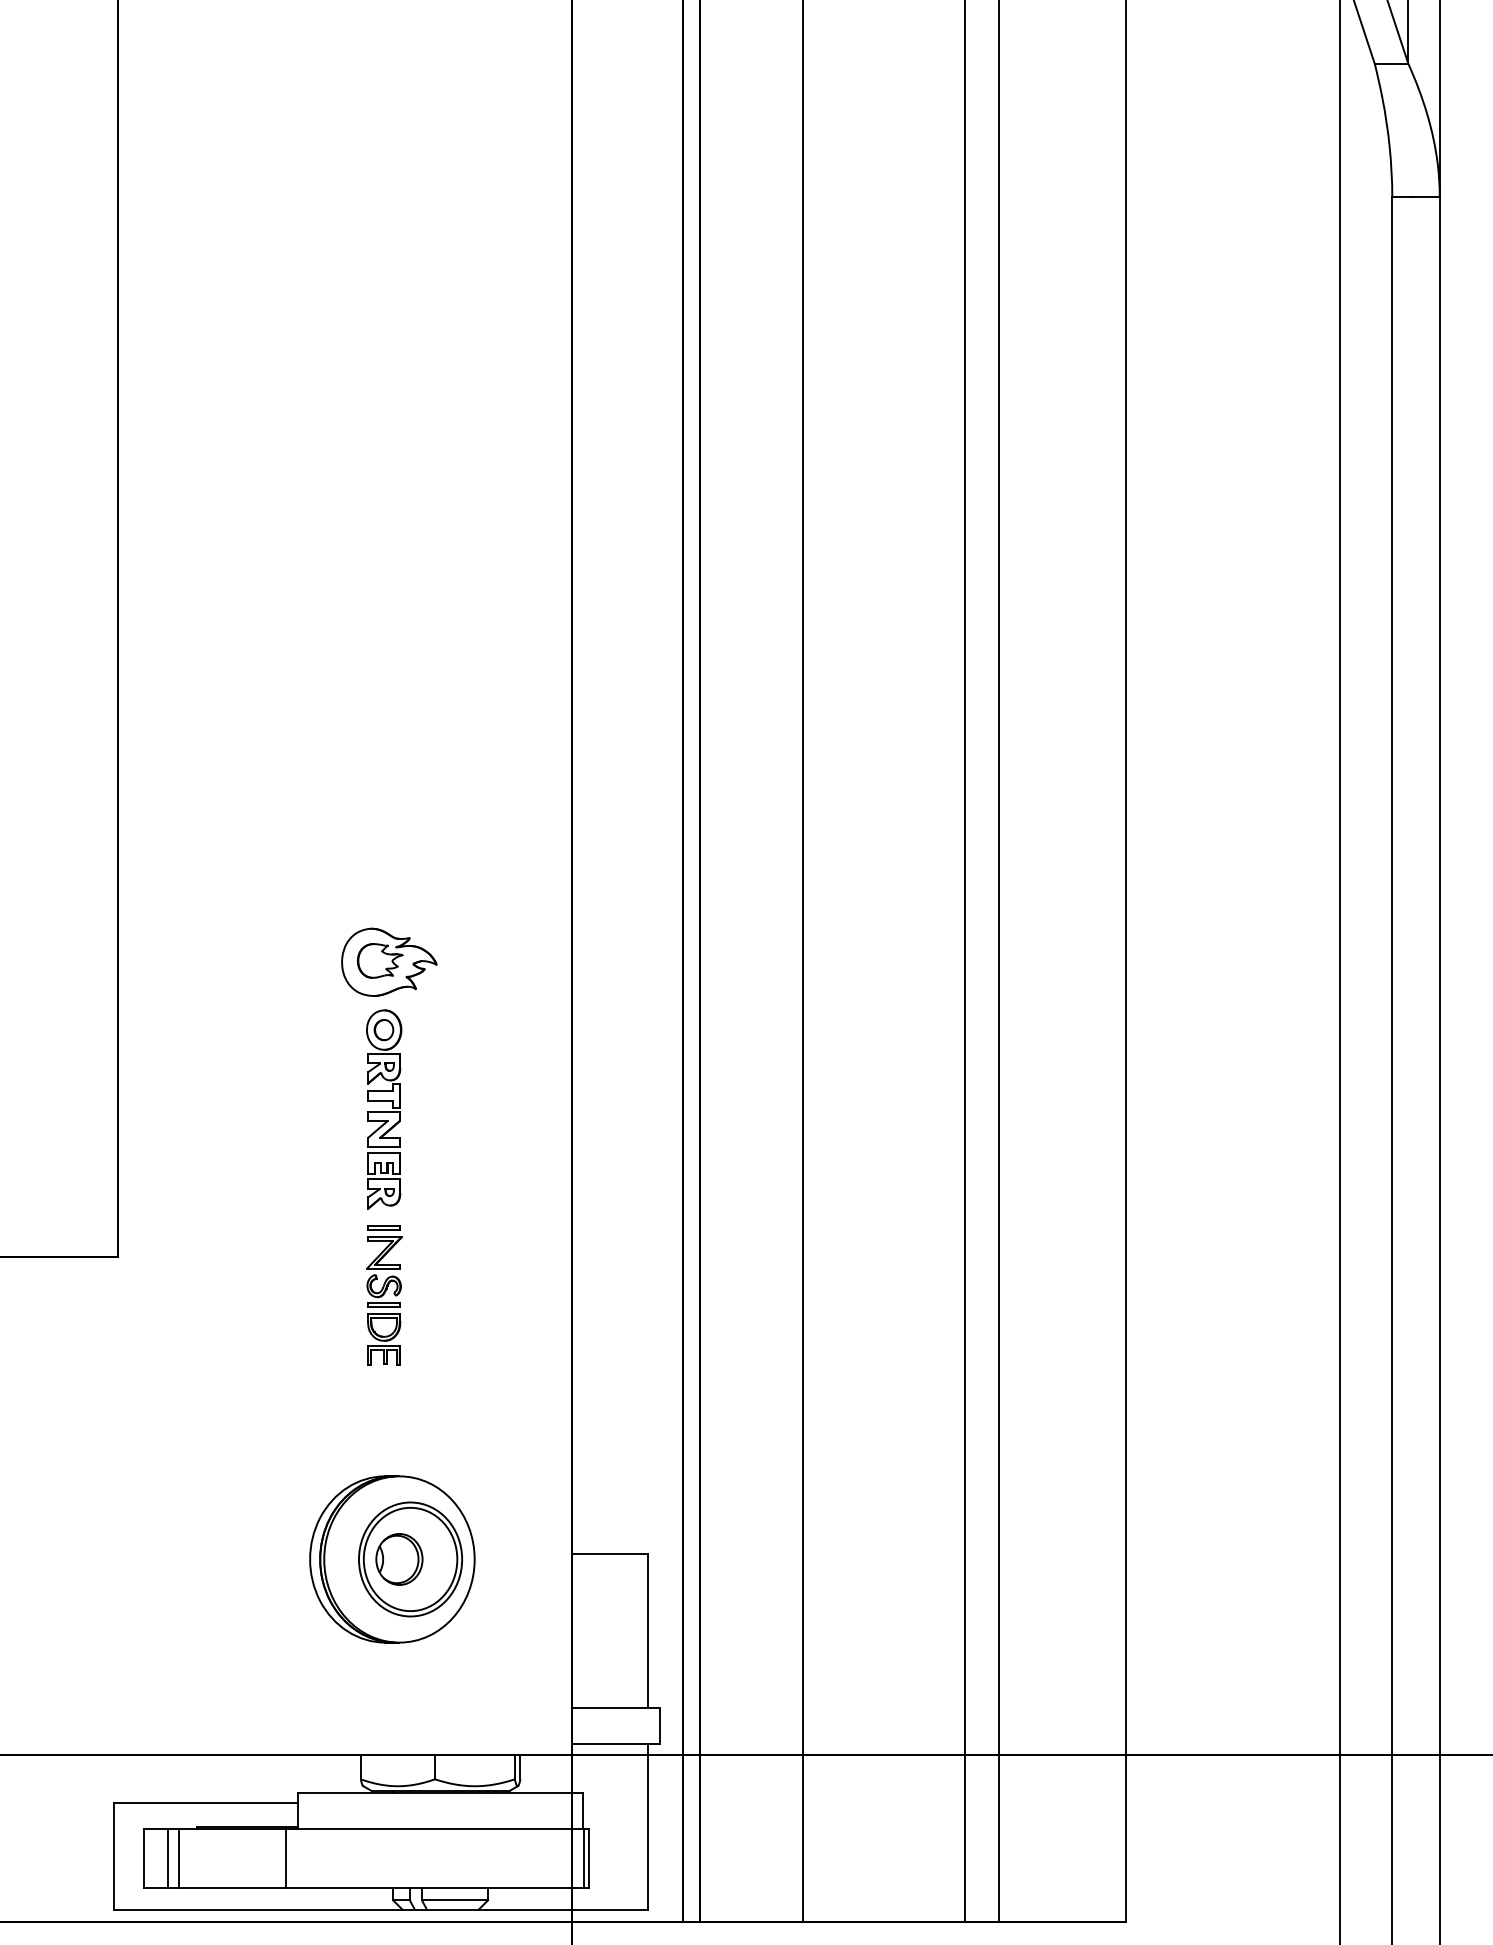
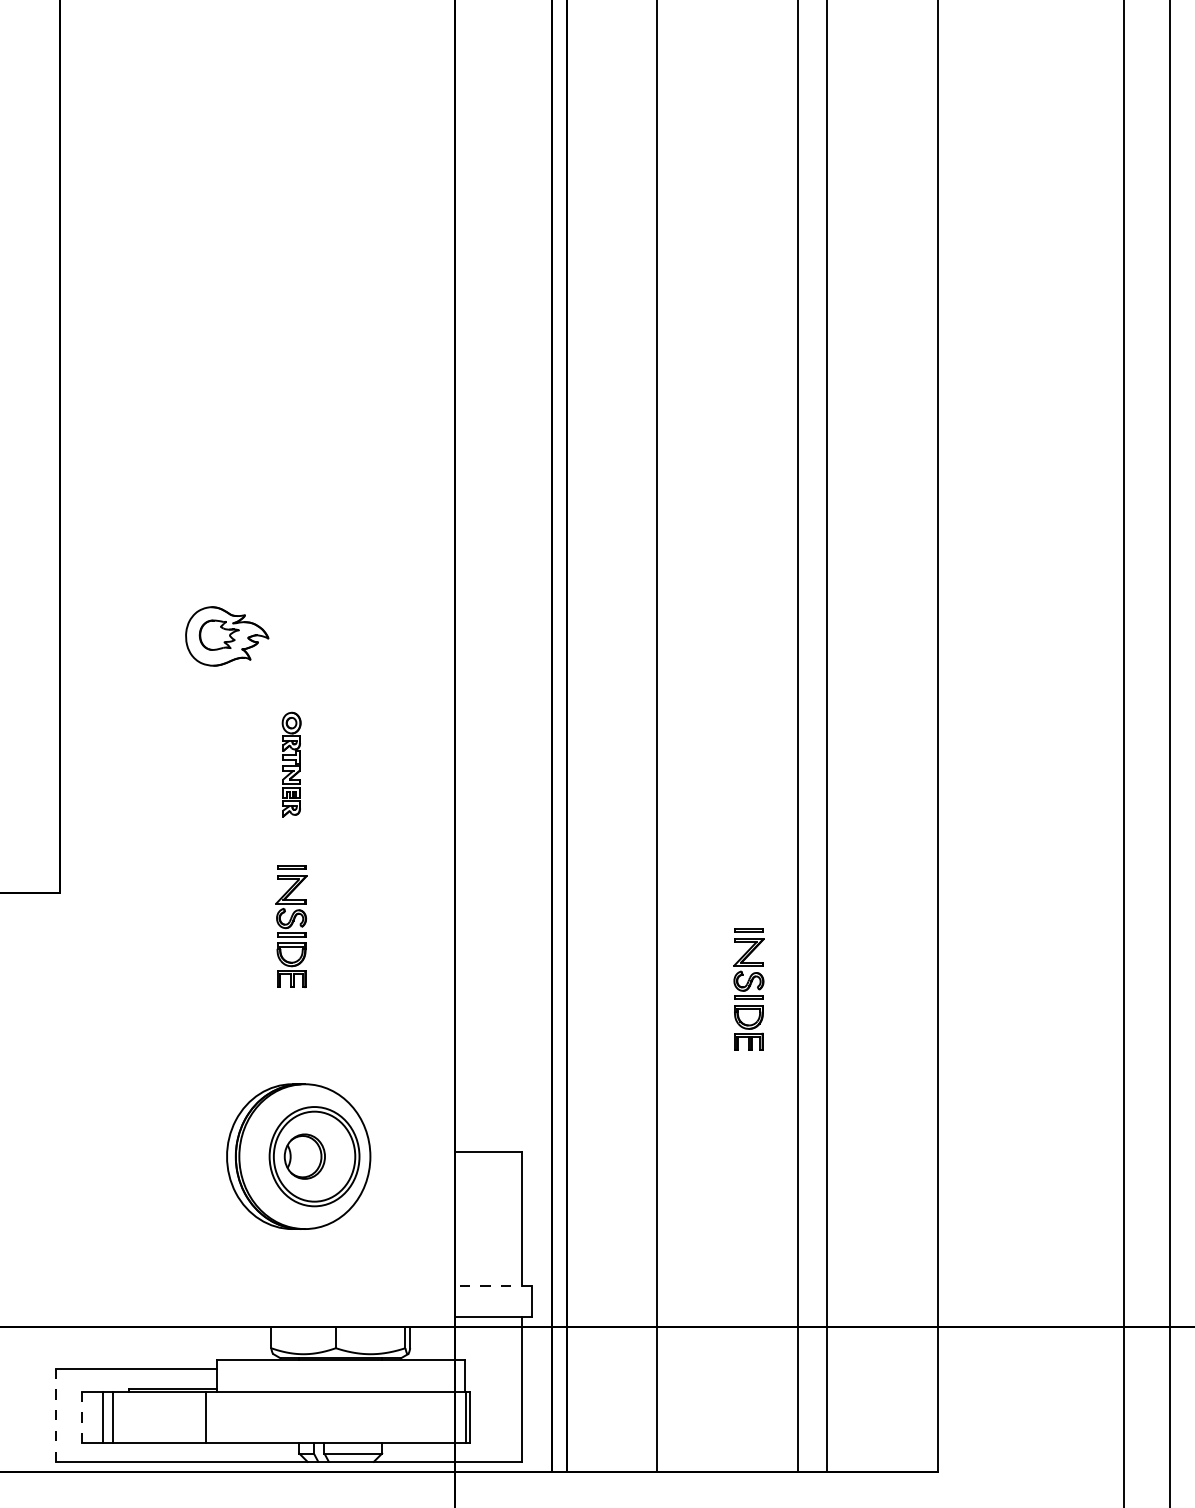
part: (389, 961) -> (227, 635), moved
part: (384, 1109) -> (291, 764), size x0.6
part: (909, 1367) -> (749, 989), added
line: (615, 1707) -> (493, 1285), solid -> dashed
line: (114, 1855) -> (56, 1414), solid -> dashed
line: (143, 1858) -> (81, 1417), solid -> dashed

